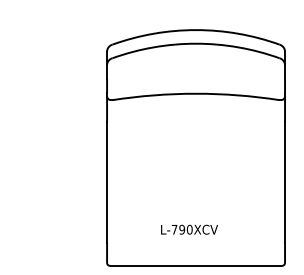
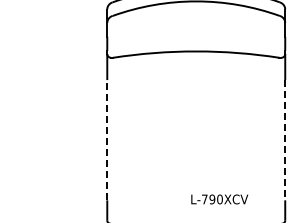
line: (107, 182) -> (107, 140), solid -> dashed
line: (285, 183) -> (285, 141), solid -> dashed
text: (189, 229) -> (219, 199), moved

